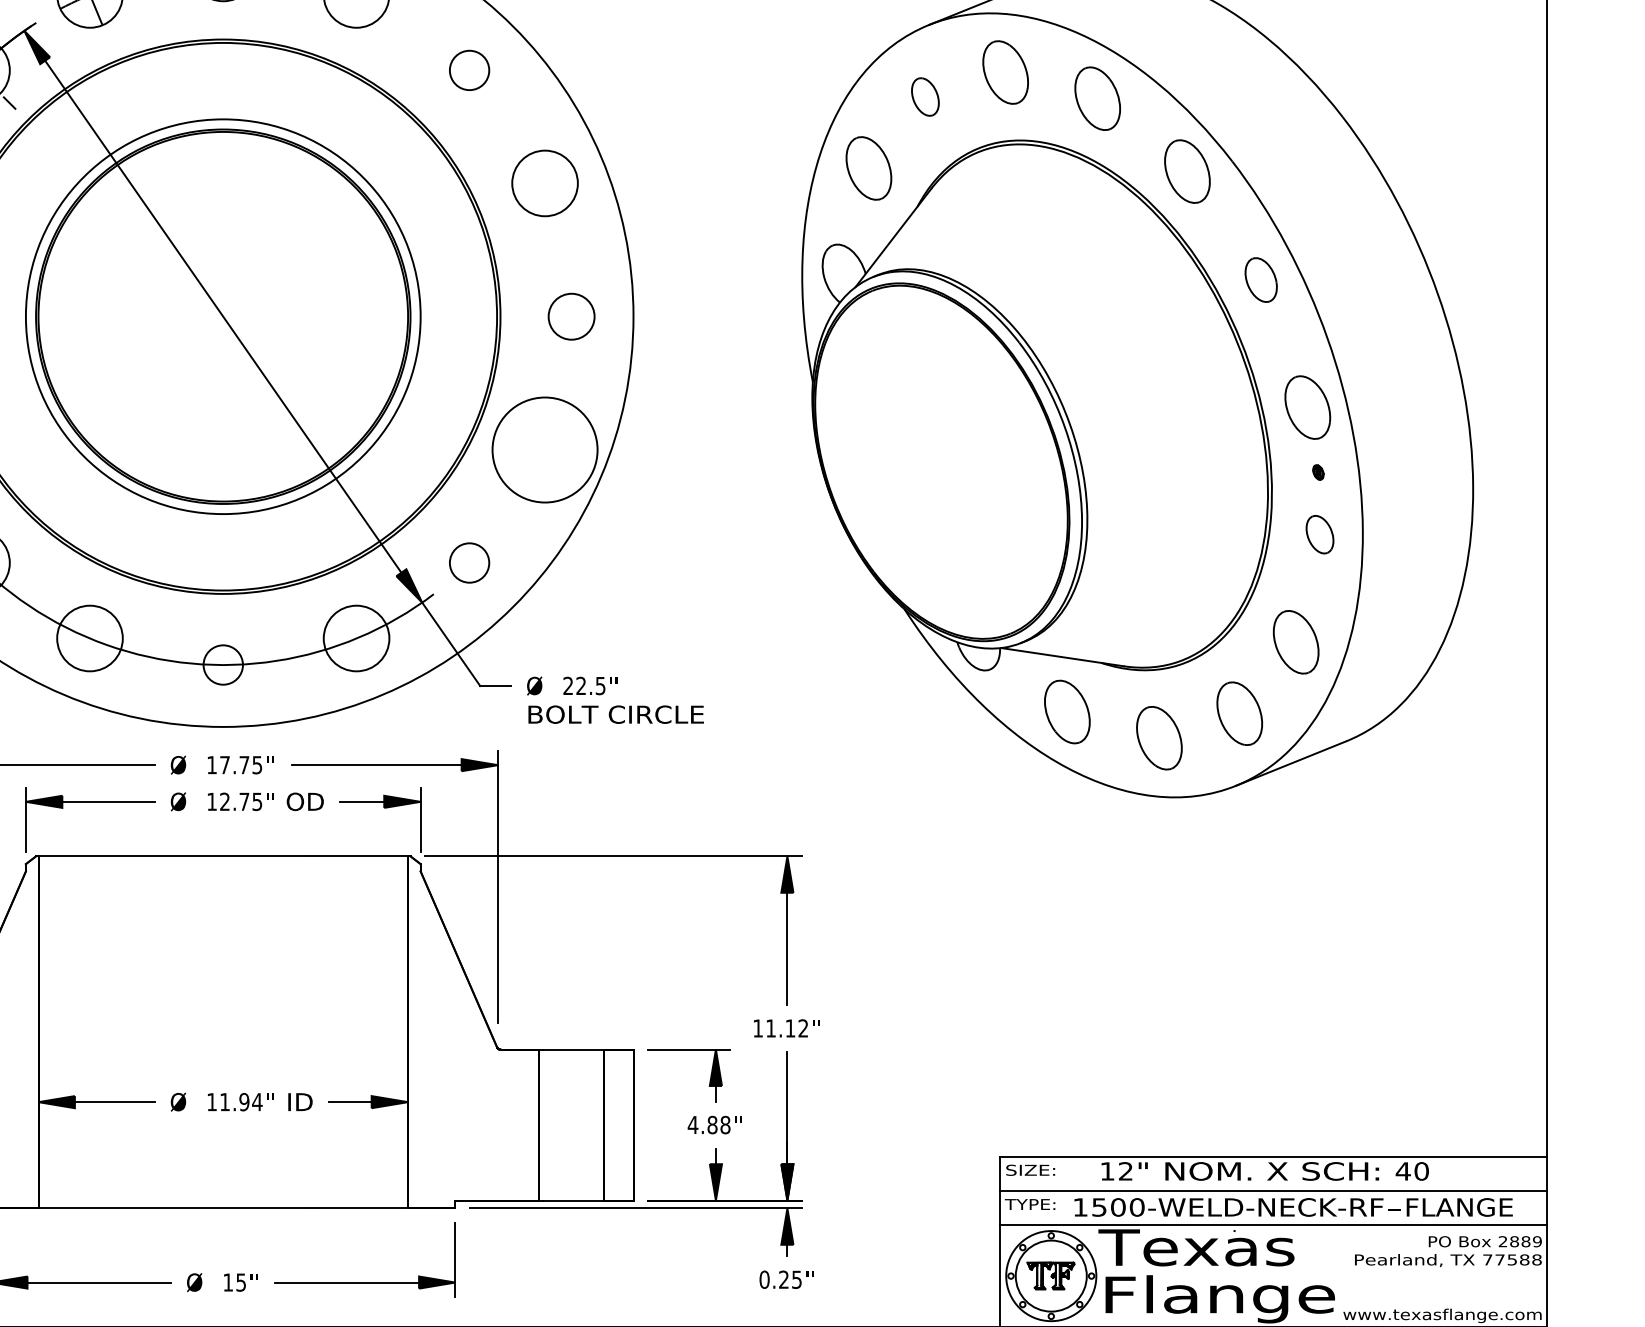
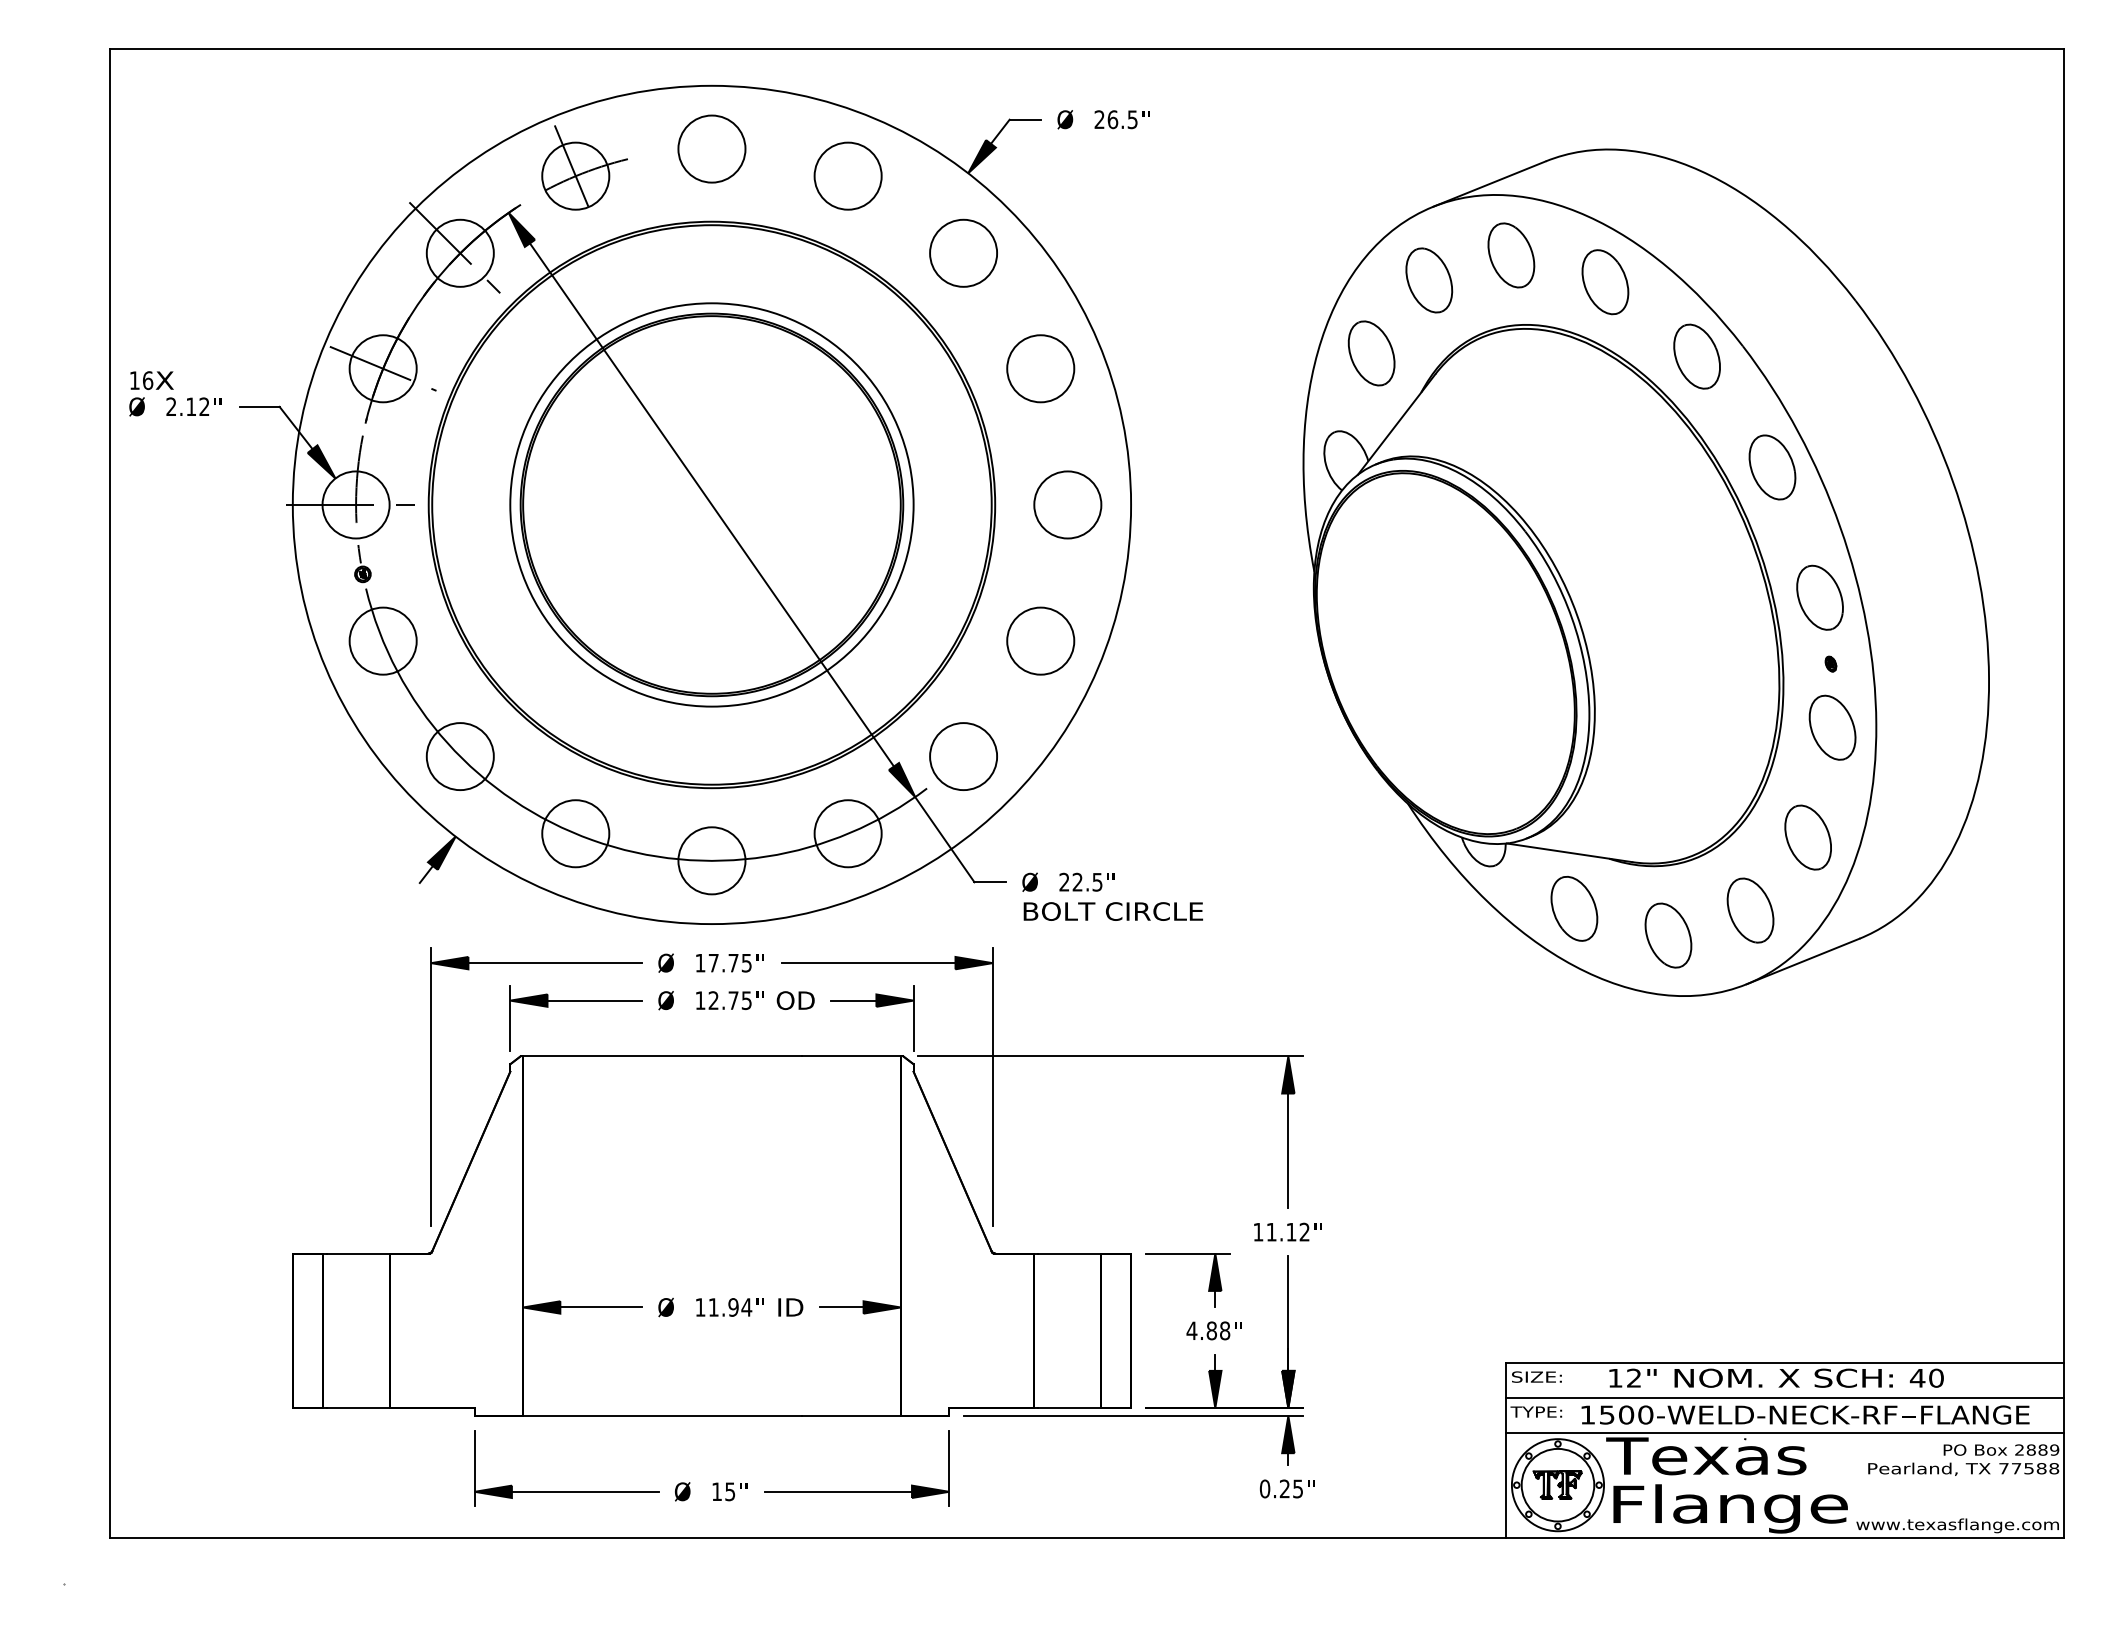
circle: (469, 69) -> (963, 252), size x1.67
part: (925, 97) -> (1429, 280), size x1.67
part: (1261, 280) -> (1772, 467), size x1.43
circle: (571, 316) -> (1067, 504), size x1.43
circle: (544, 449) -> (1040, 640), size x0.62
part: (1319, 534) -> (1832, 727), size x1.67
circle: (469, 562) -> (963, 756), size x1.67
circle: (222, 664) -> (711, 860), size x1.67

